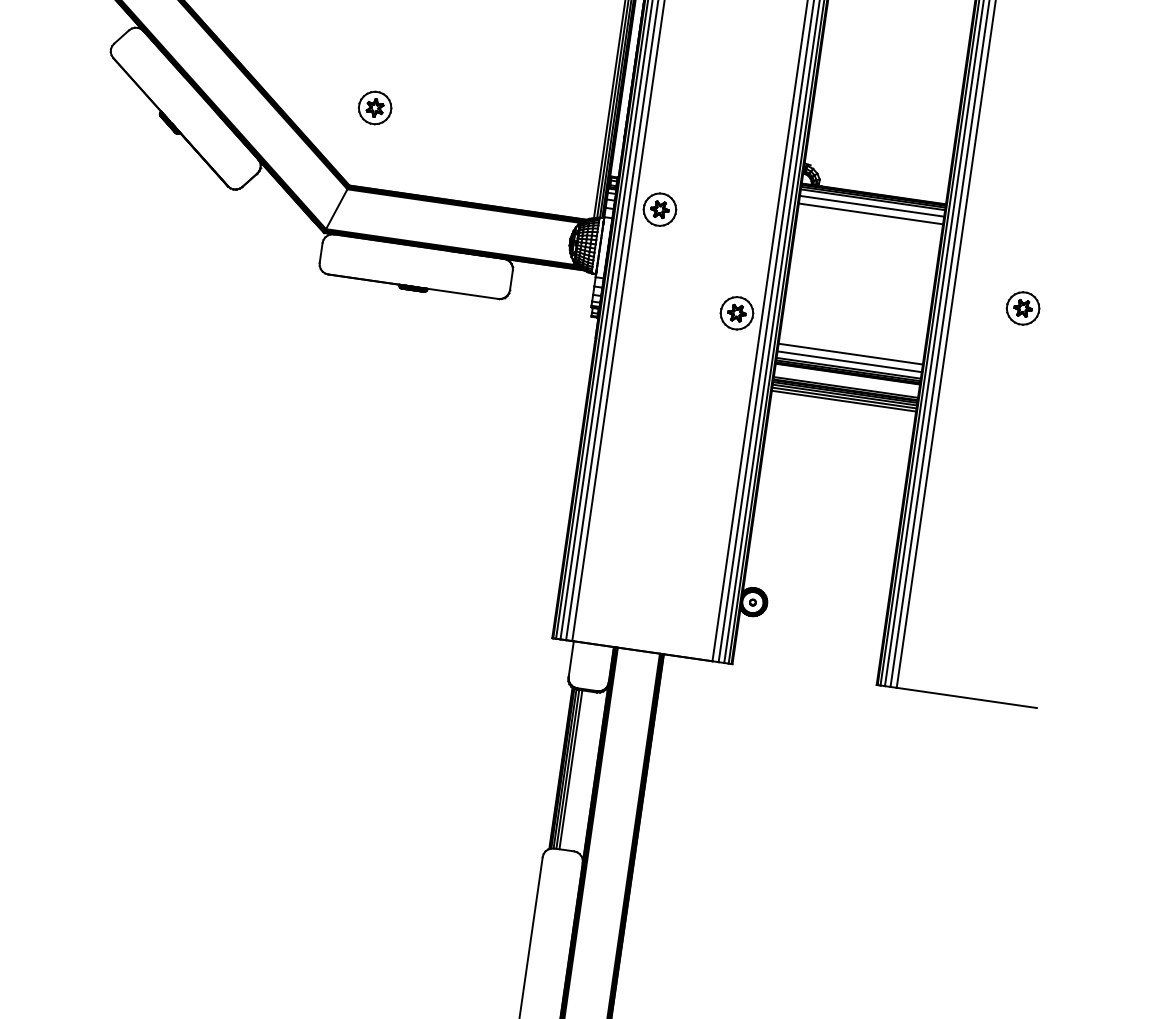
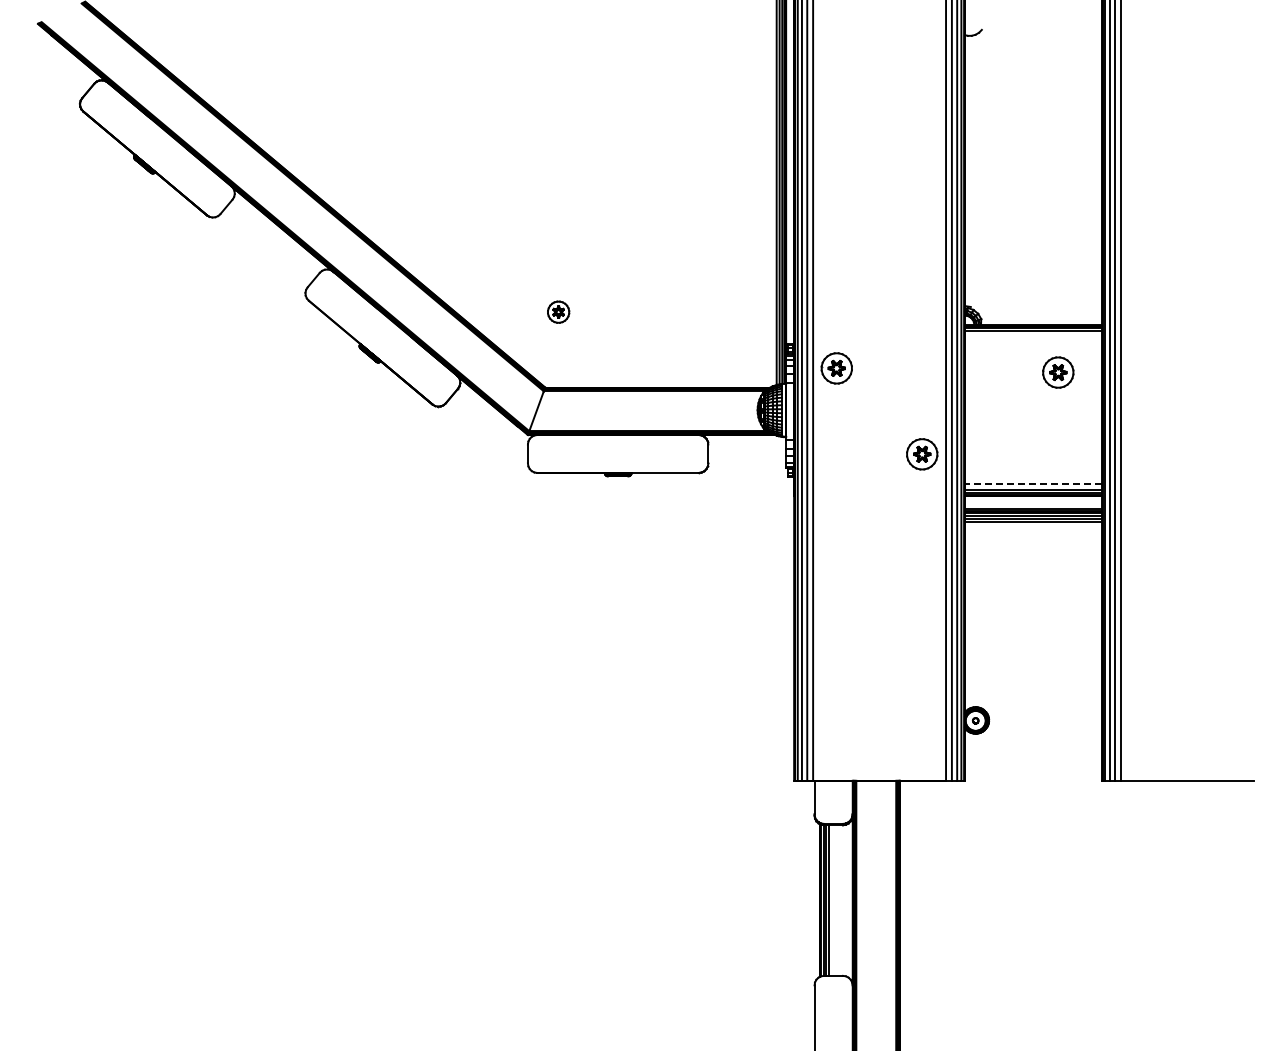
part: (374, 108) -> (558, 312), size x0.7
line: (872, 205) -> (1033, 336), removed
line: (871, 214) -> (1033, 344), removed
part: (1023, 308) -> (1058, 372), moved
line: (850, 354) -> (1033, 477), removed
line: (848, 361) -> (1032, 484), solid -> dashed

